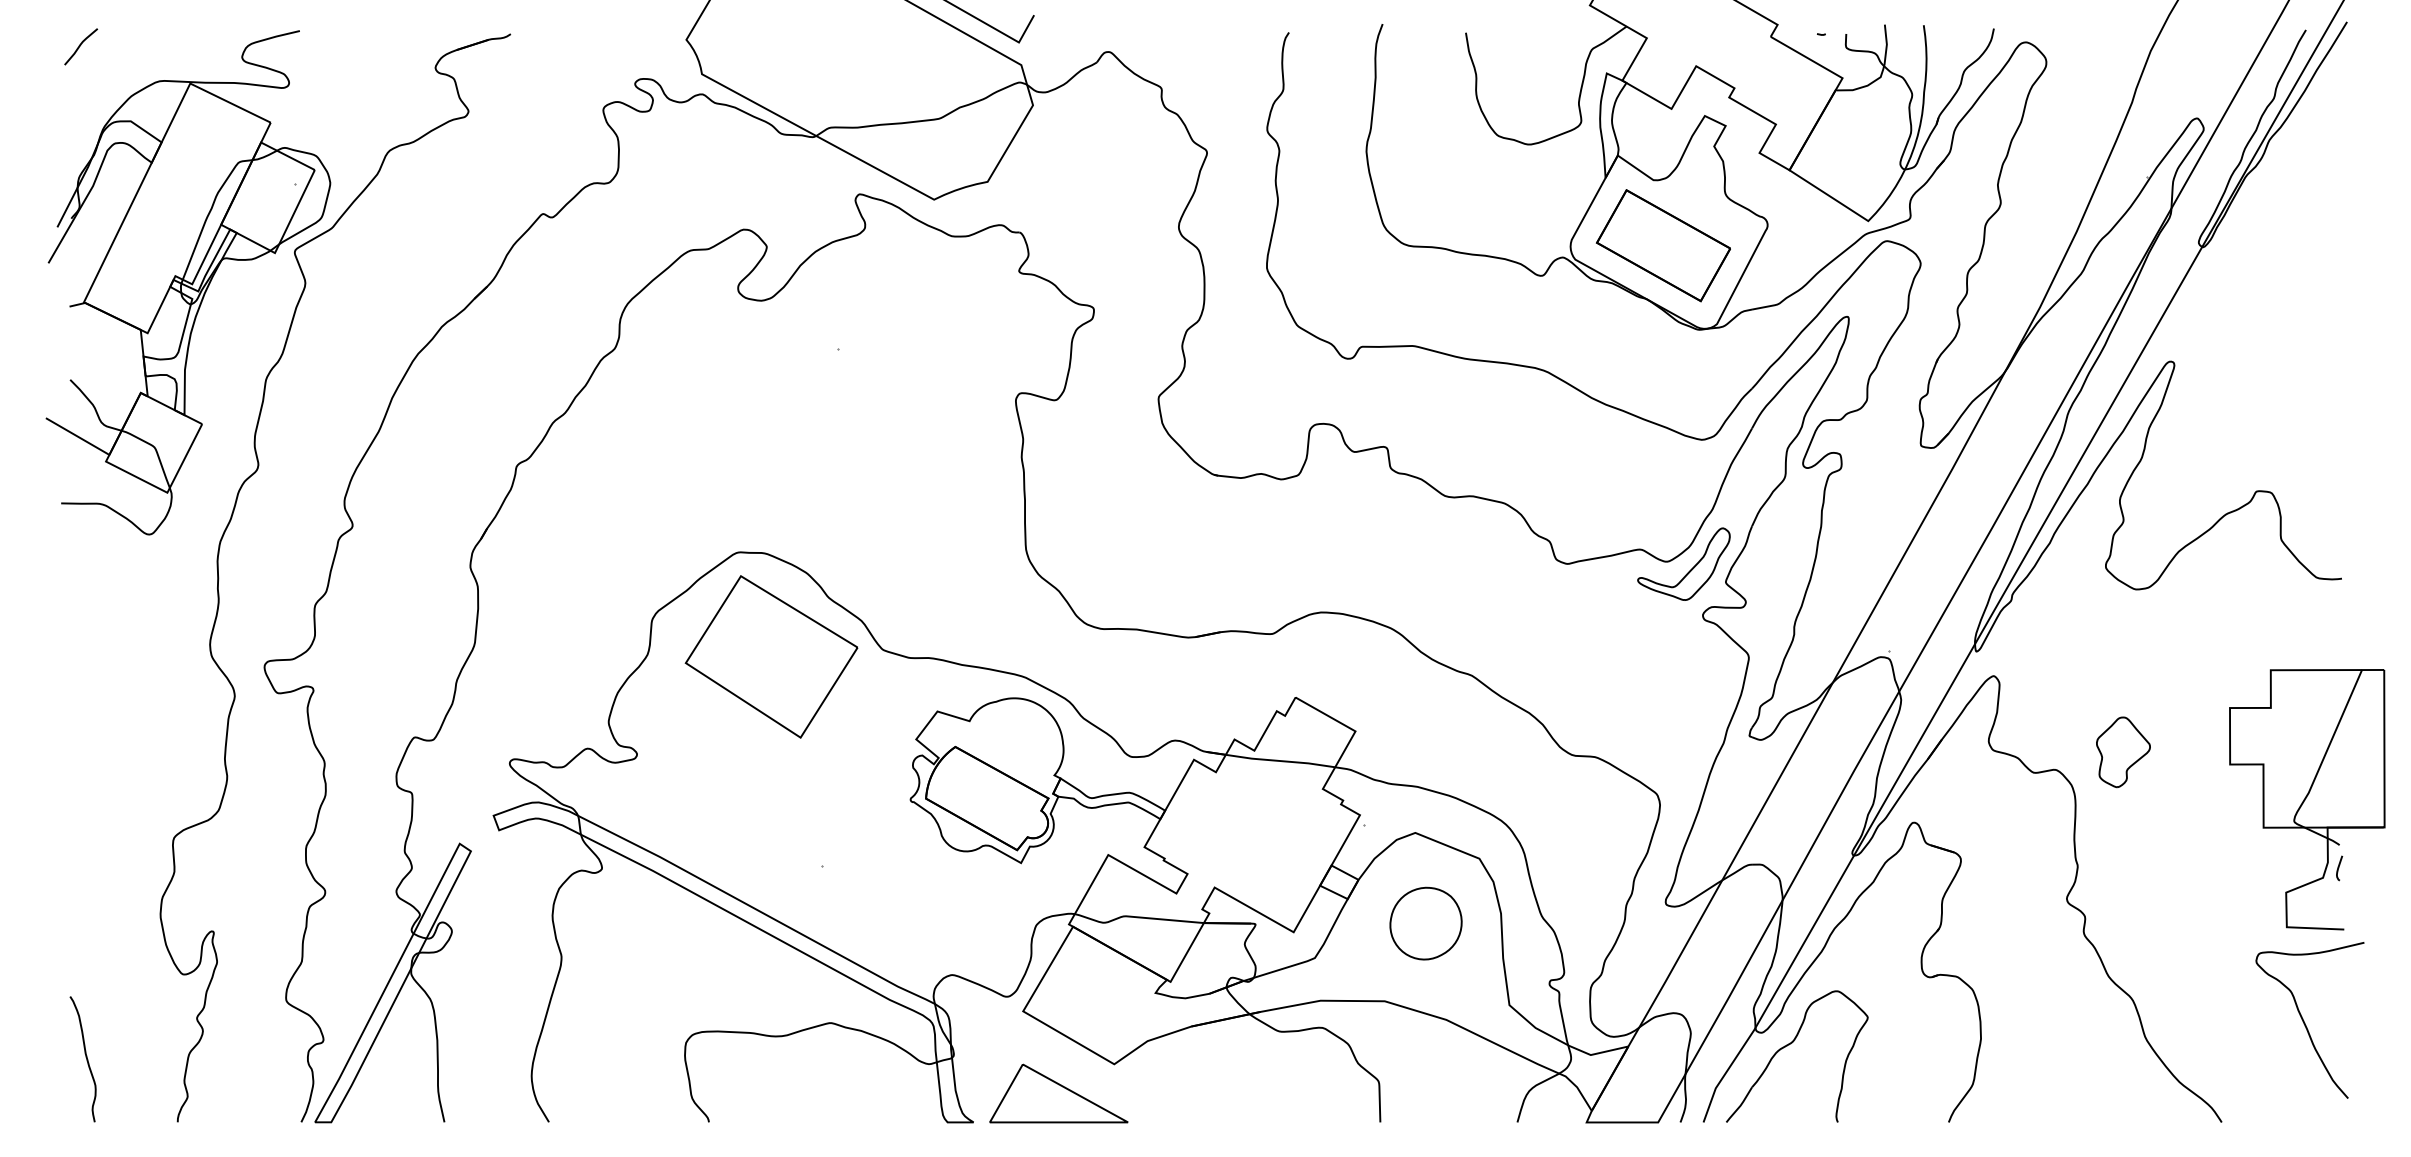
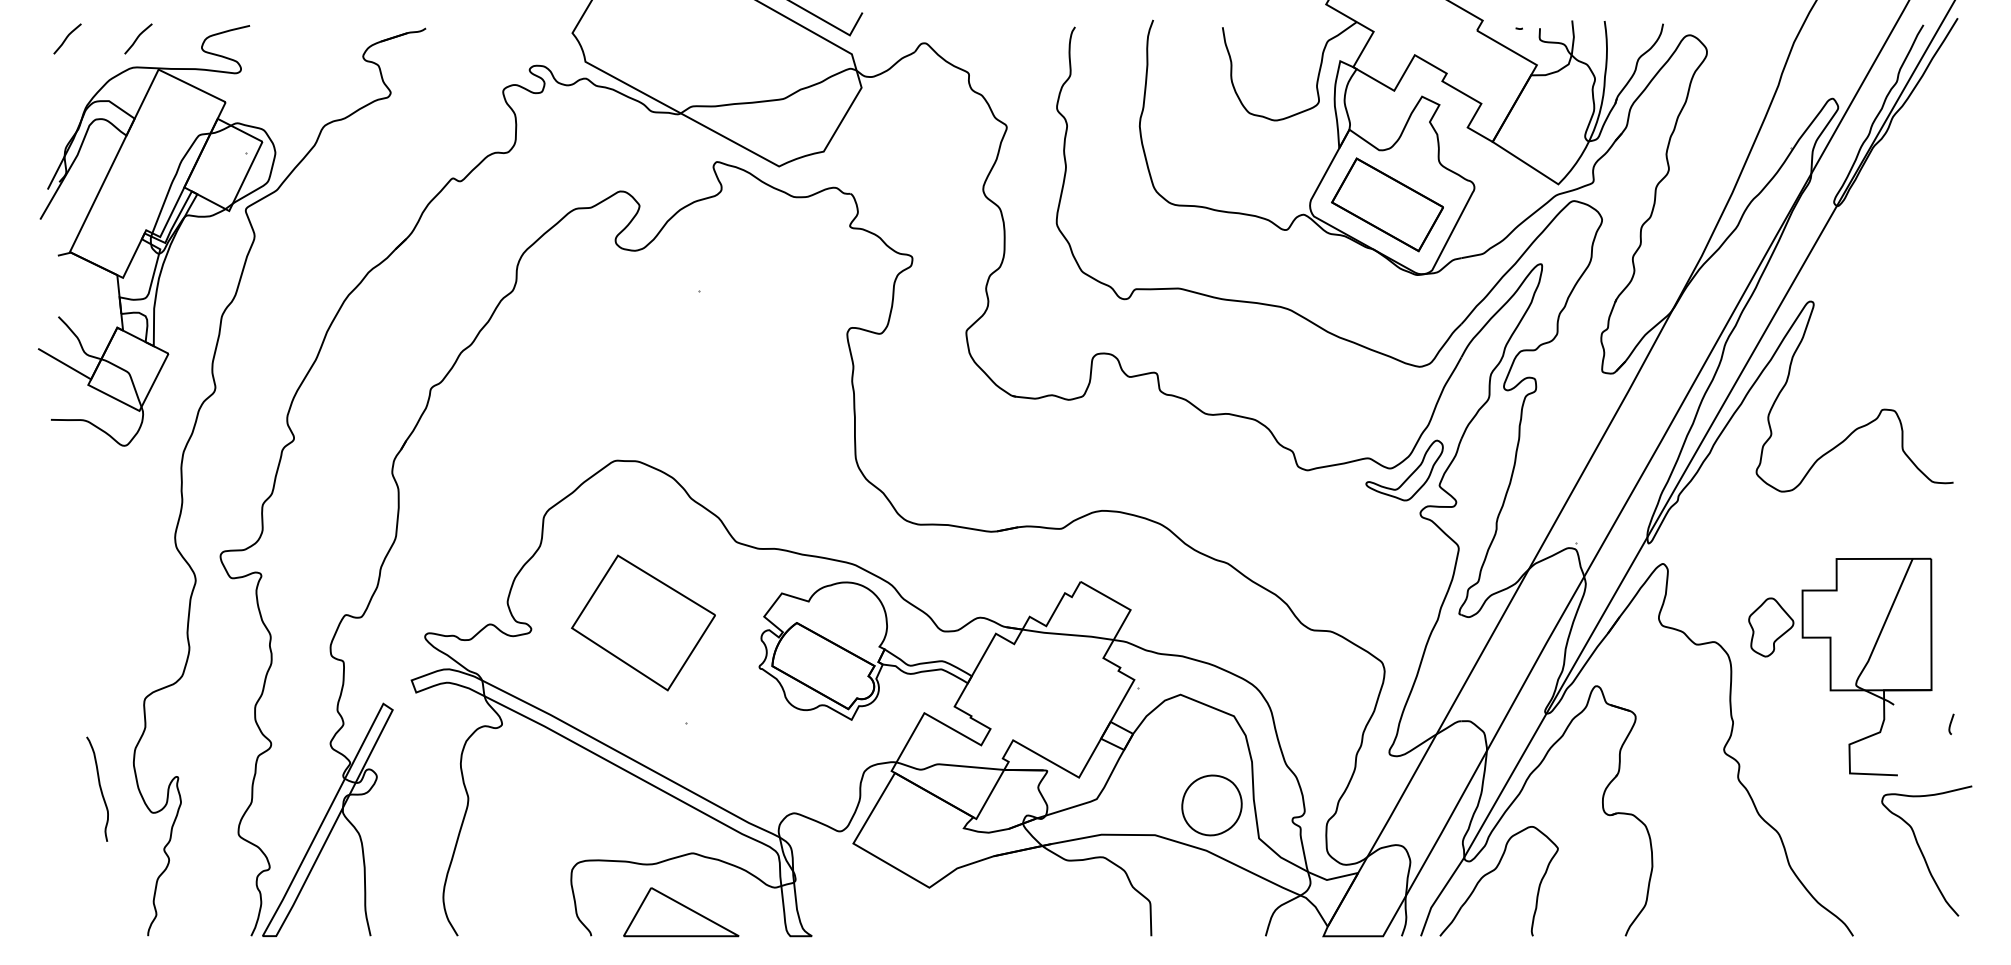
curve: (166, 45) -> (138, 37), added
part: (771, 656) -> (643, 622), moved
part: (2307, 799) -> (1867, 666), moved
part: (1425, 923) -> (1211, 805), moved
curve: (85, 1057) -> (99, 787), moved
part: (1058, 1093) -> (680, 912), moved

